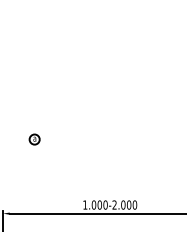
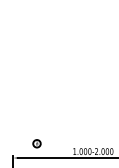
part: (34, 139) -> (36, 143), moved

